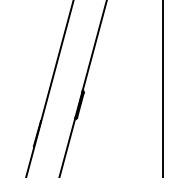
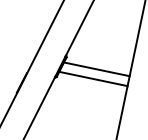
line: (122, 99) -> (96, 69), added
line: (120, 111) -> (93, 79), added

